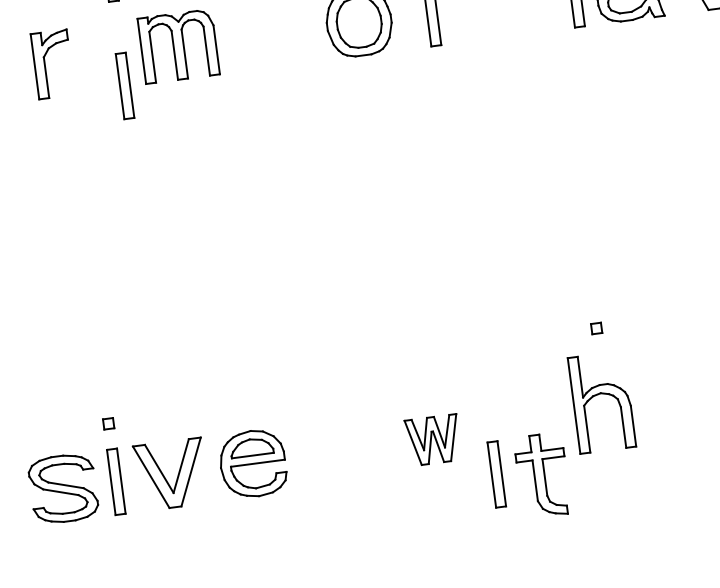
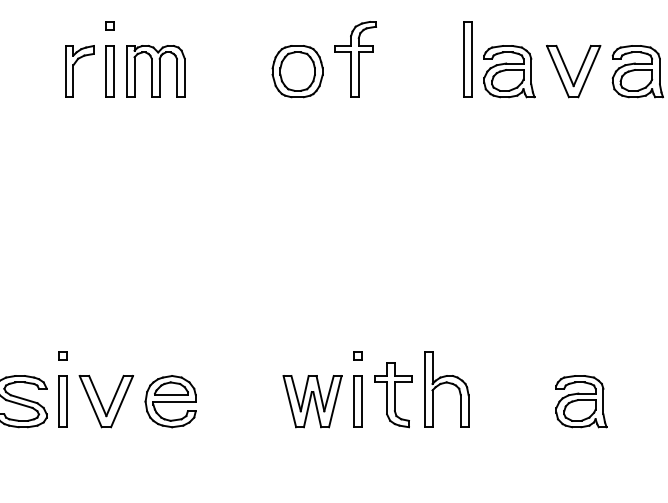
part: (52, 64) -> (79, 71), moved
part: (124, 86) -> (109, 71), moved
part: (595, 327) -> (357, 355), moved
part: (433, 439) -> (312, 401), size x1.43
part: (496, 474) -> (357, 401), moved
part: (542, 476) -> (393, 395), moved

